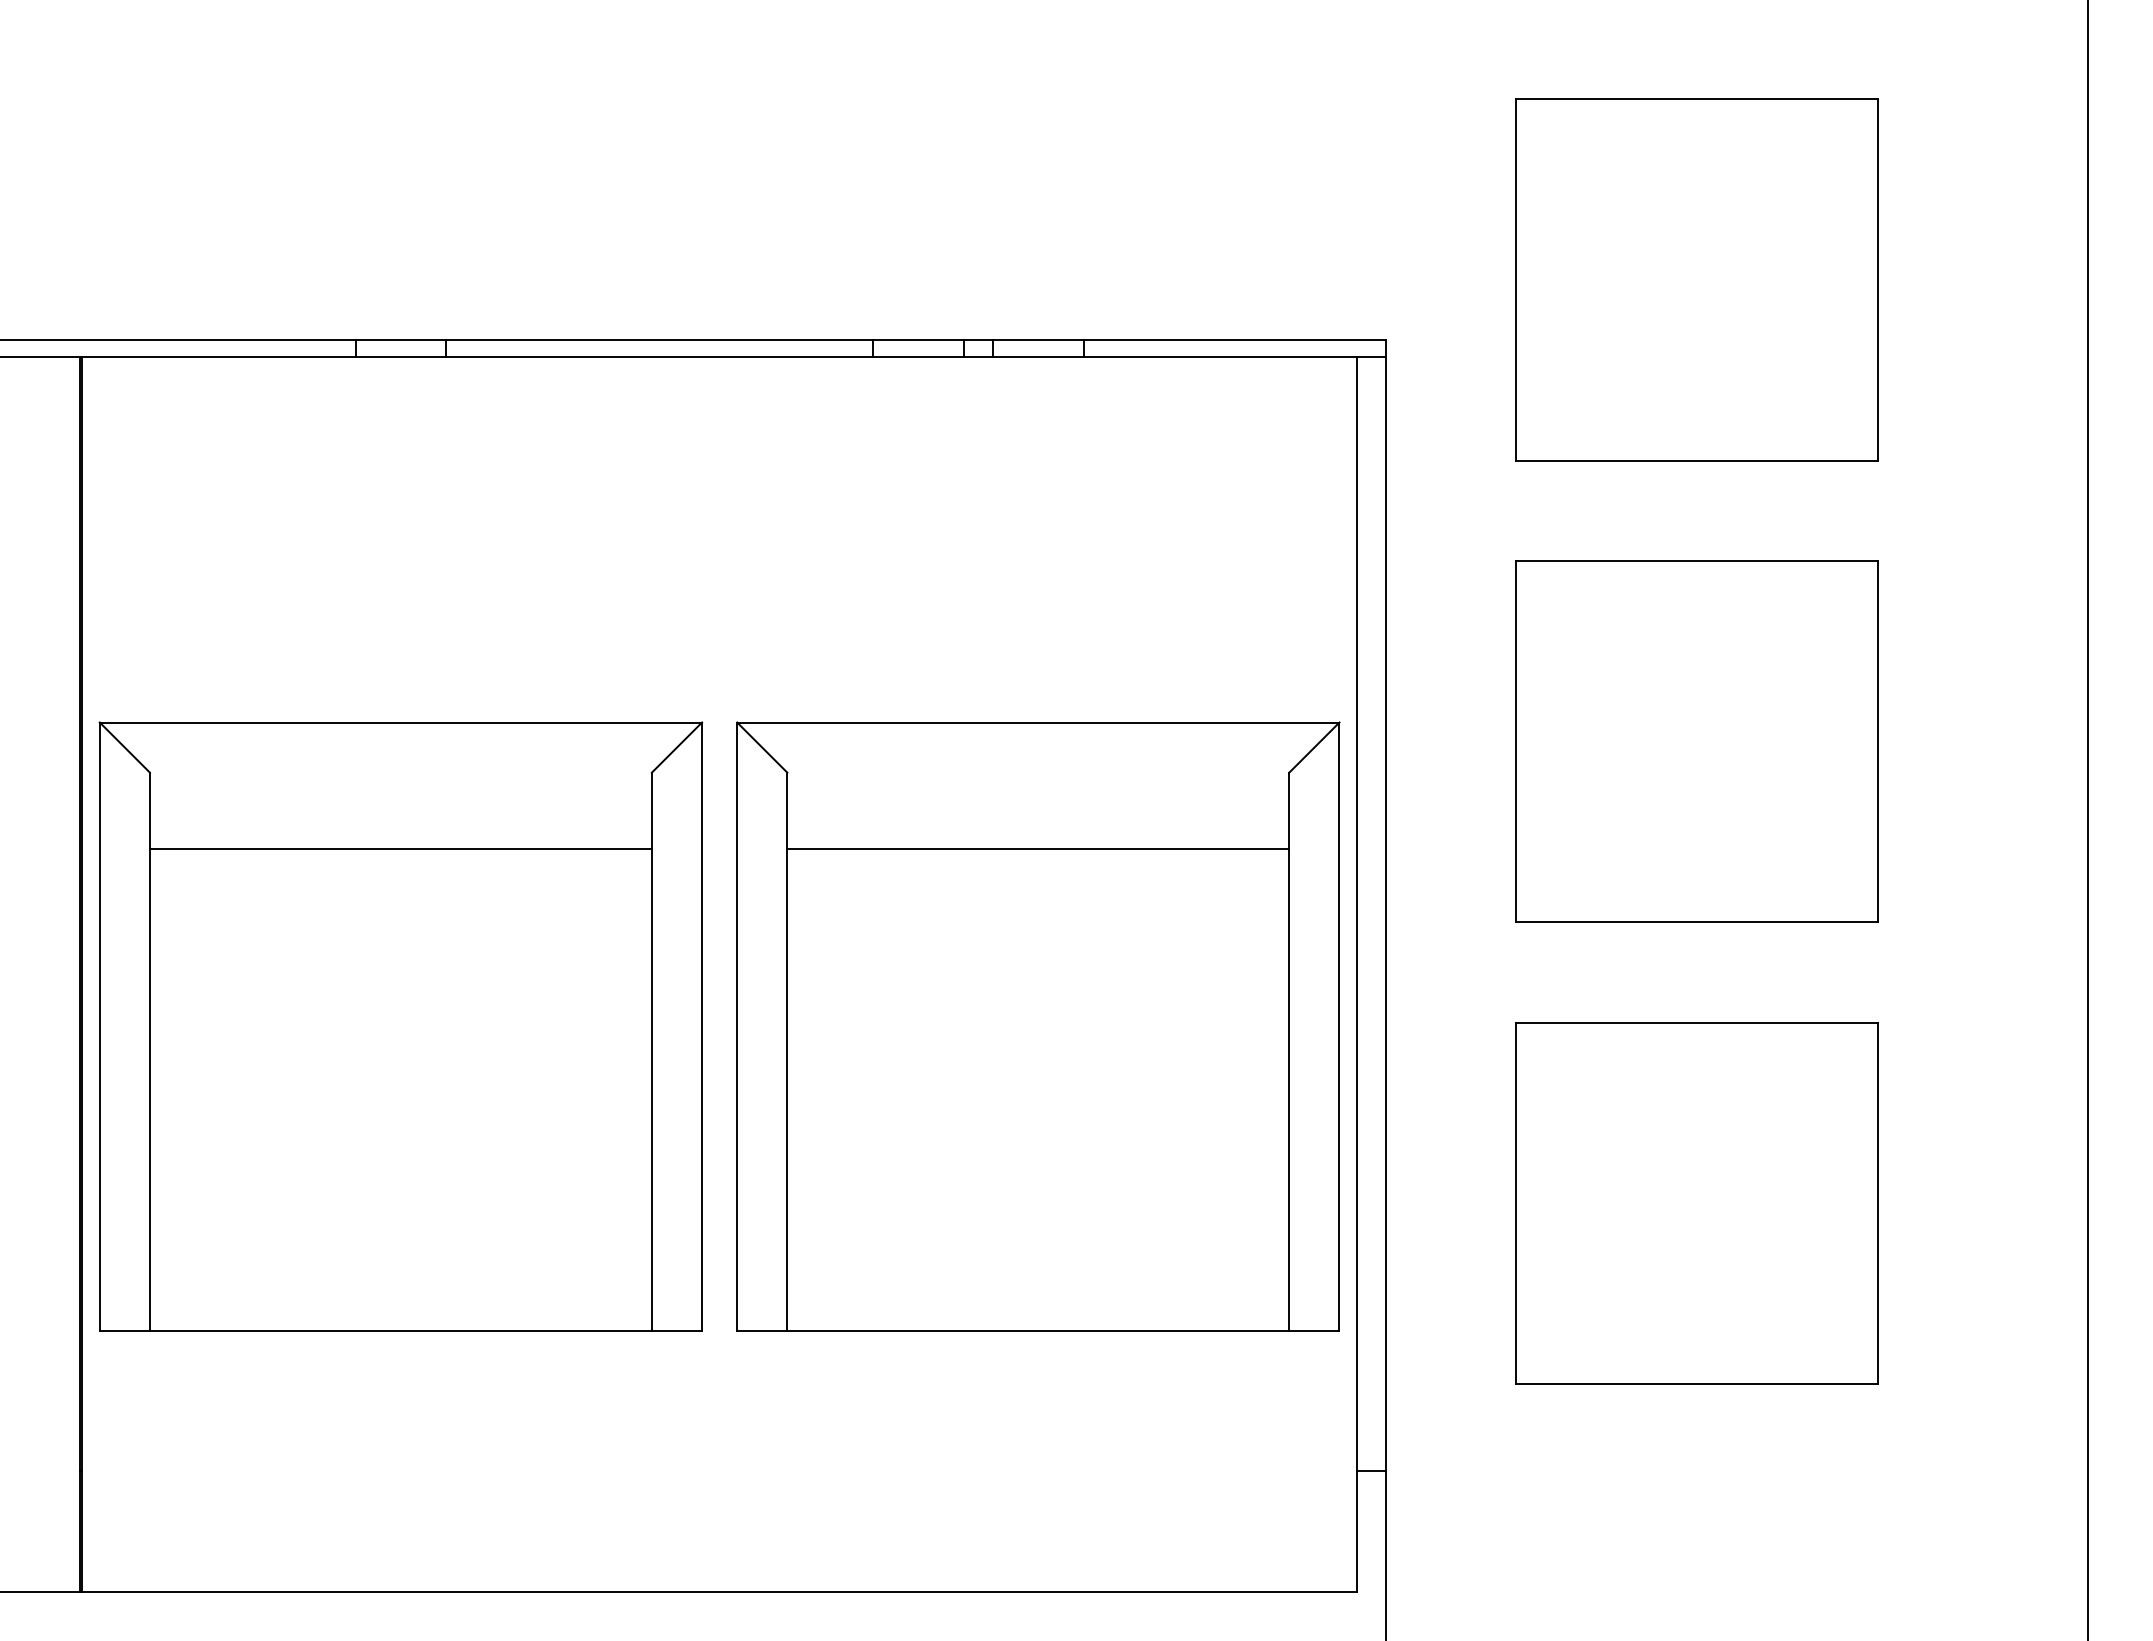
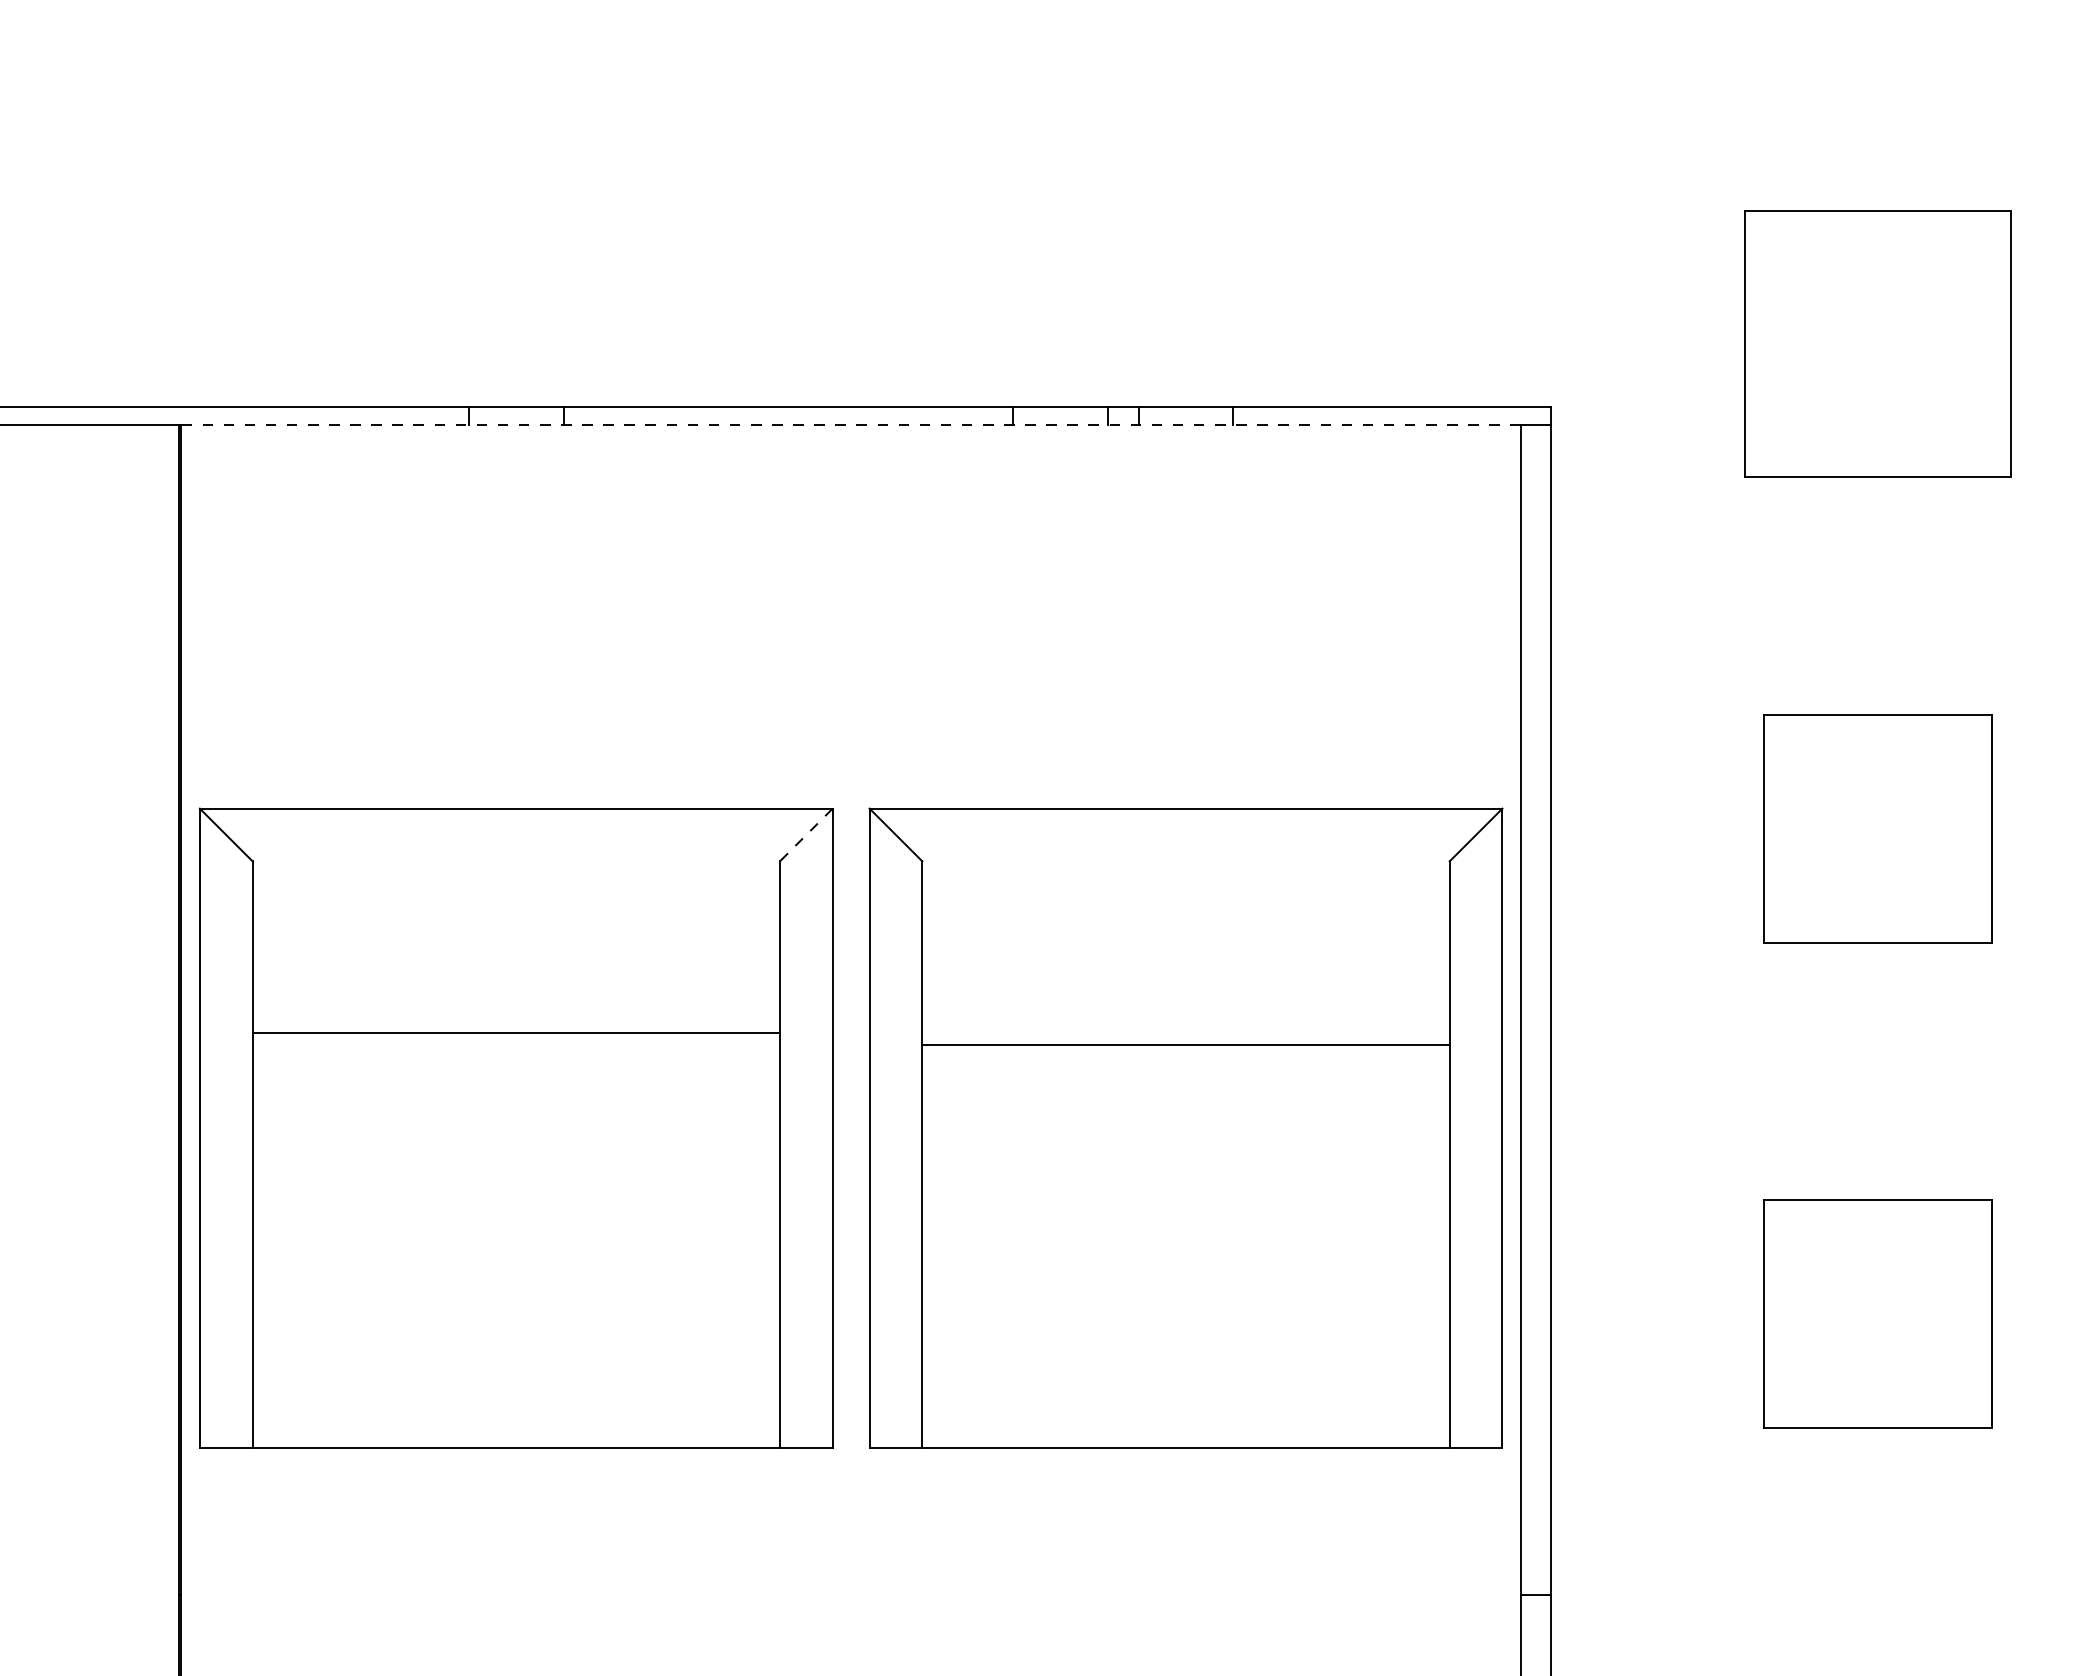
part: (1696, 279) -> (1877, 343), size x0.7
line: (720, 357) -> (852, 425), solid -> dashed
part: (1696, 741) -> (1877, 828), size x0.6
line: (676, 747) -> (805, 834), solid -> dashed
line: (400, 848) -> (515, 1032), moved
line: (1038, 848) -> (1186, 1044), moved
part: (1696, 1203) -> (1877, 1314), size x0.6

